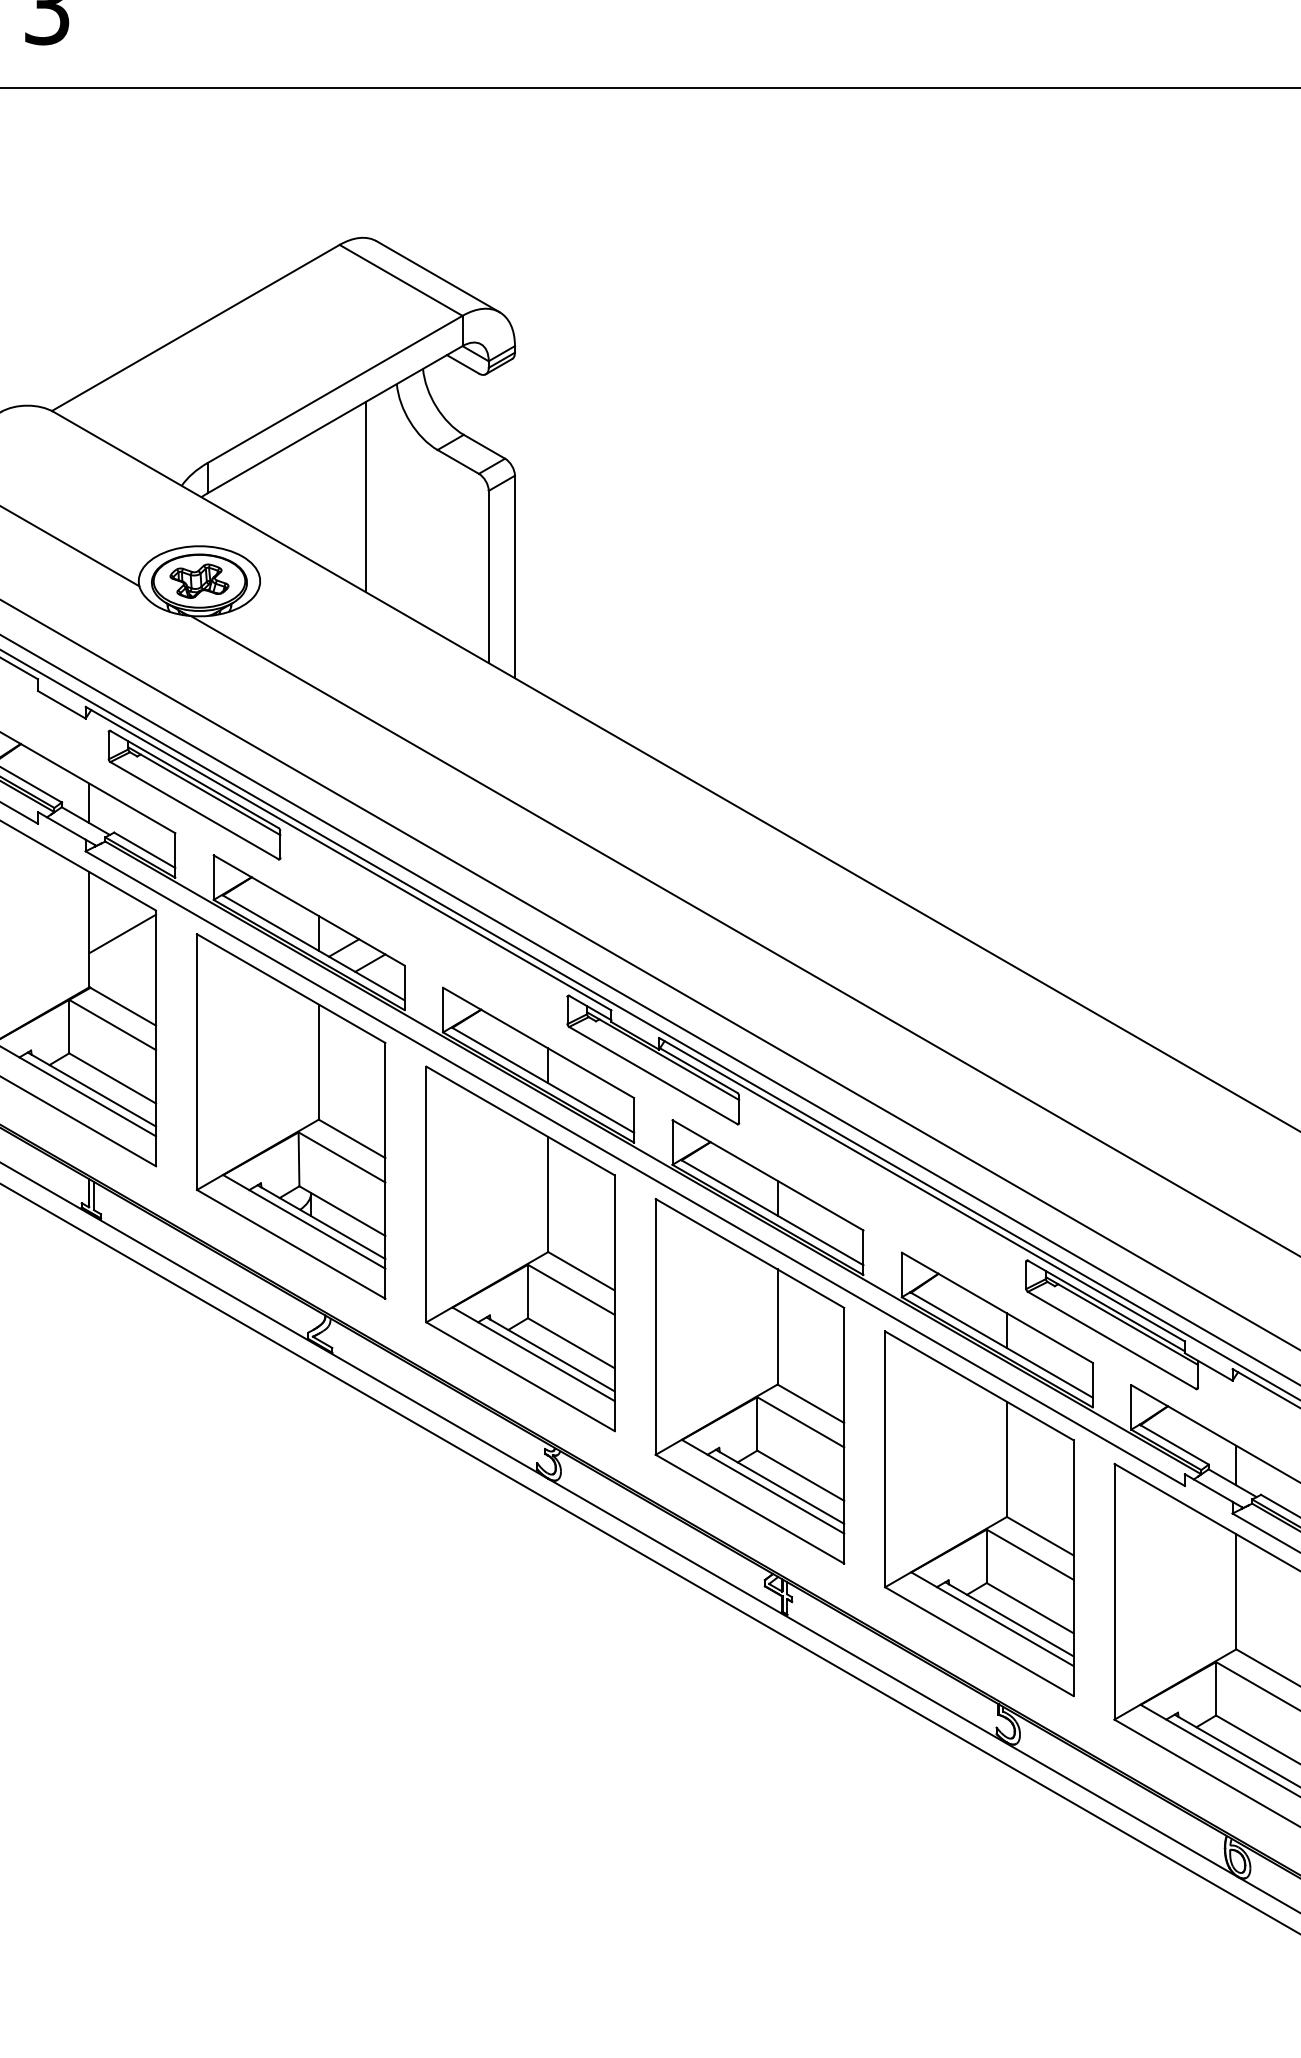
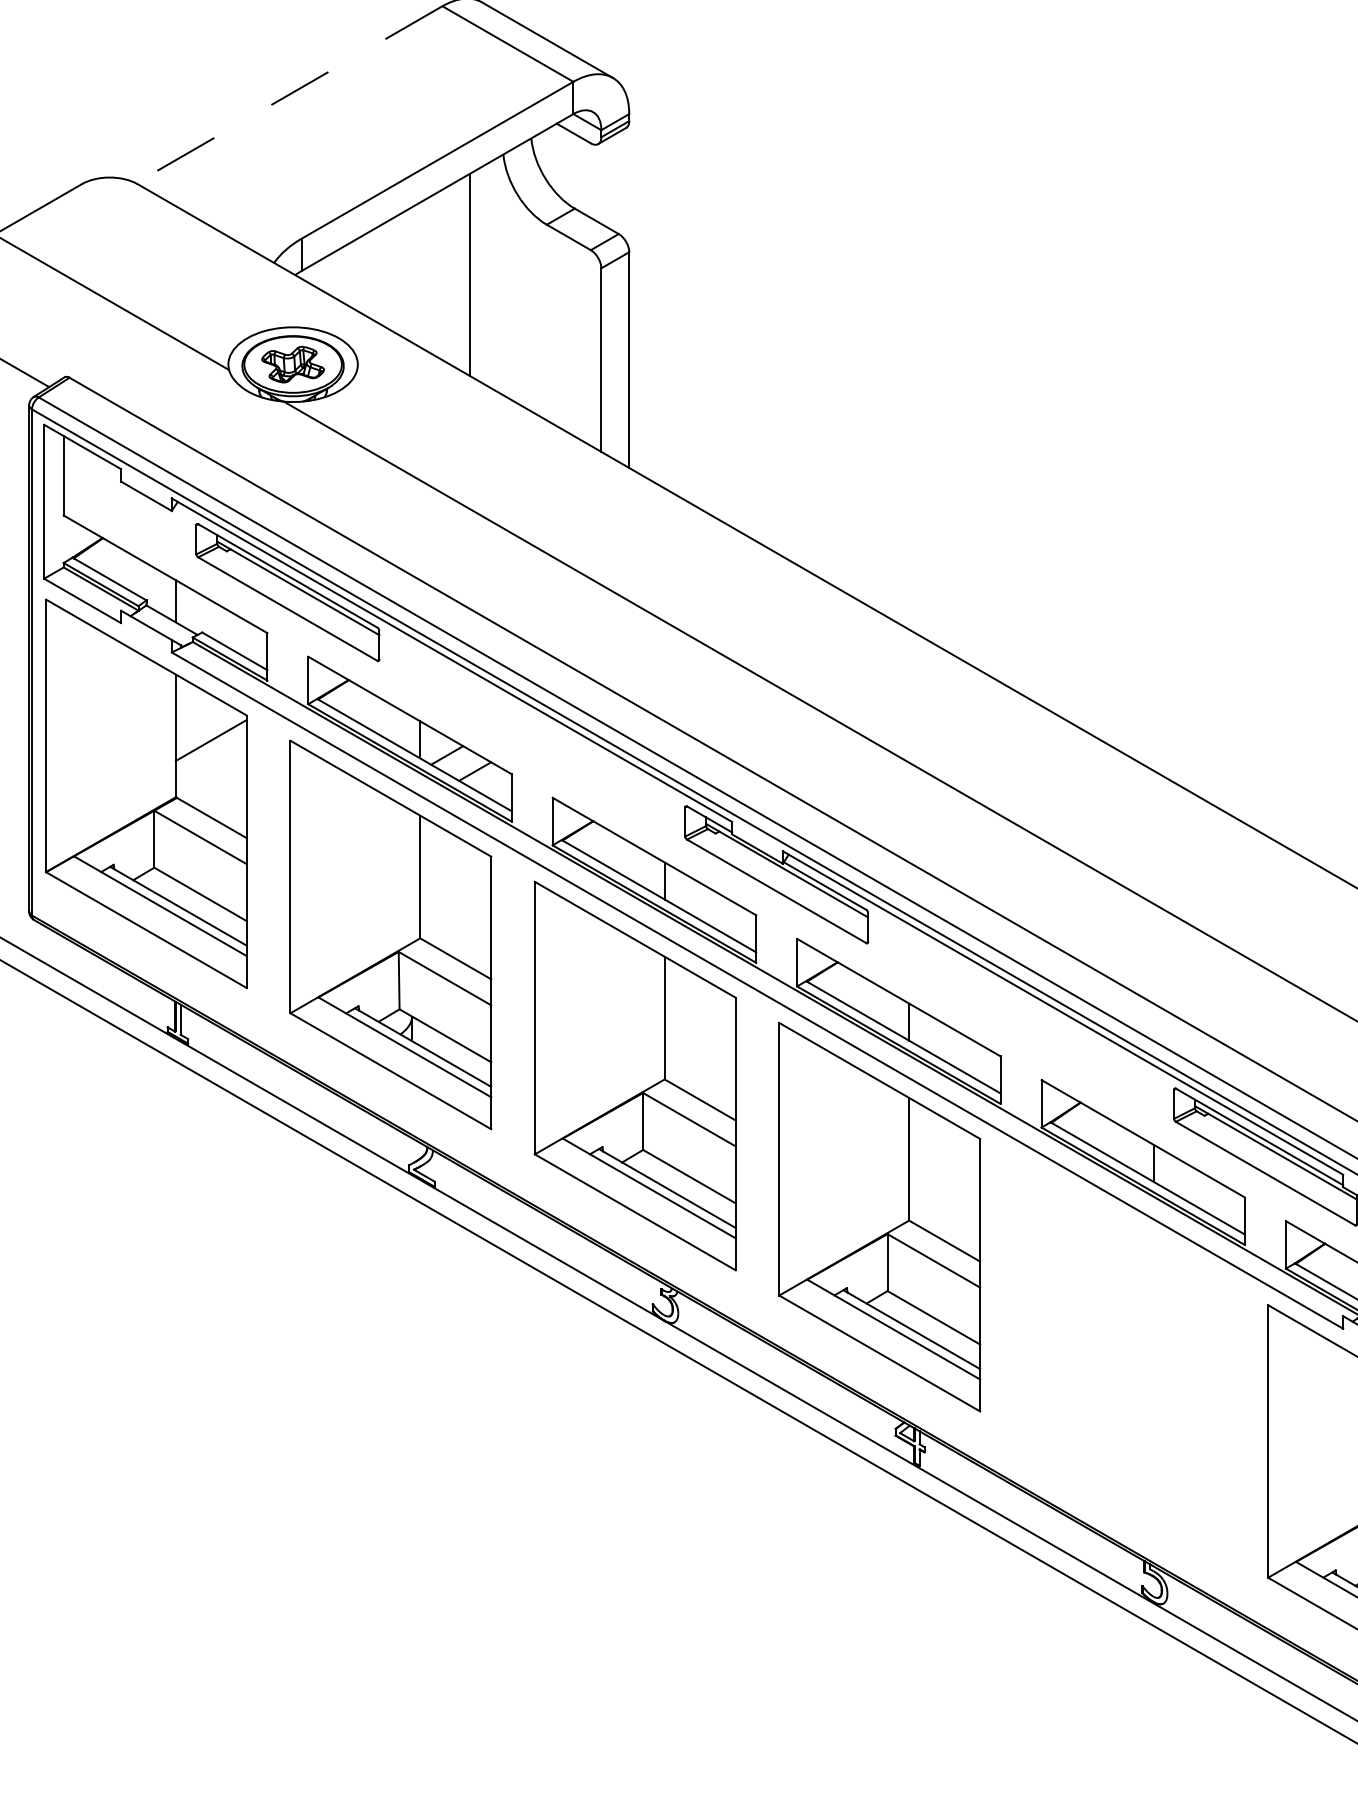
line: (195, 328) -> (288, 95), solid -> dashed
part: (979, 1513) -> (1124, 1358), removed

